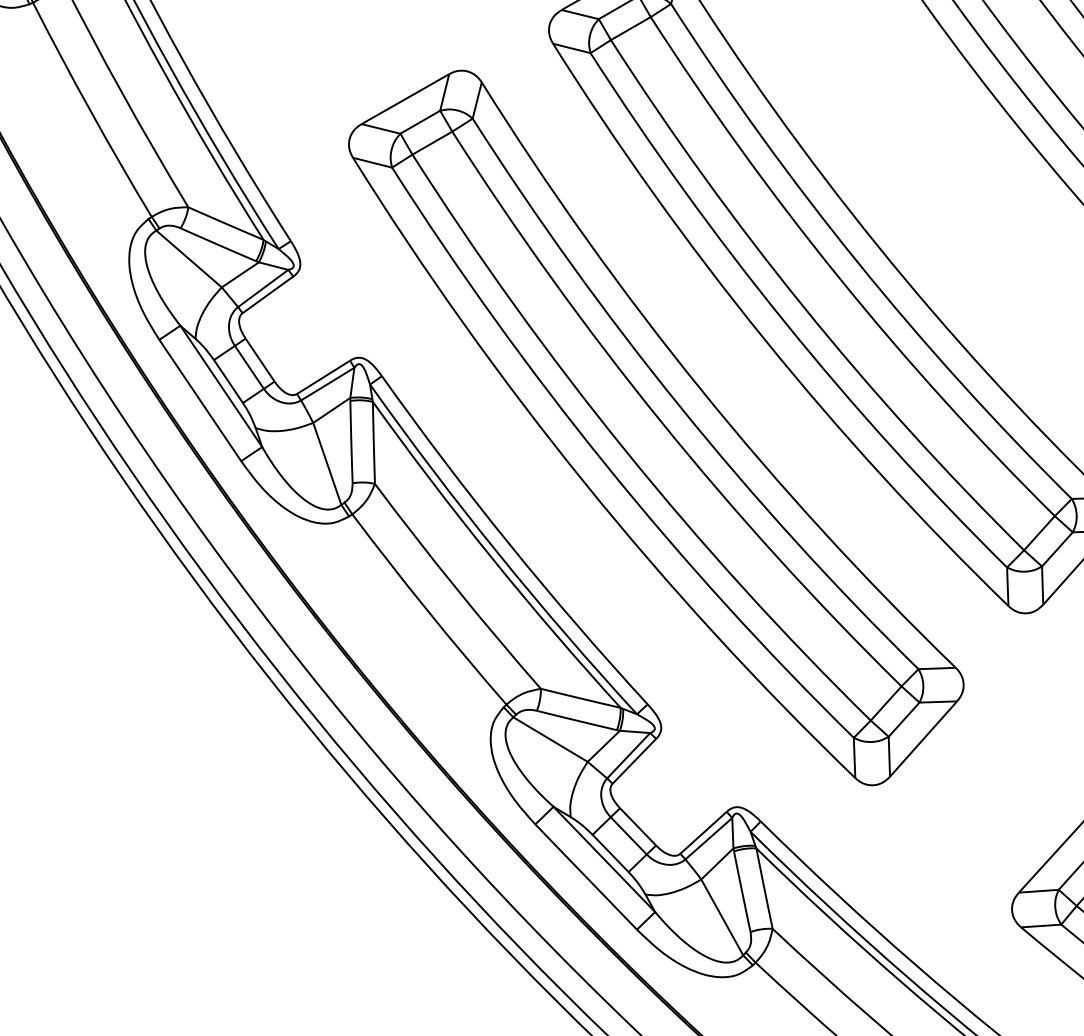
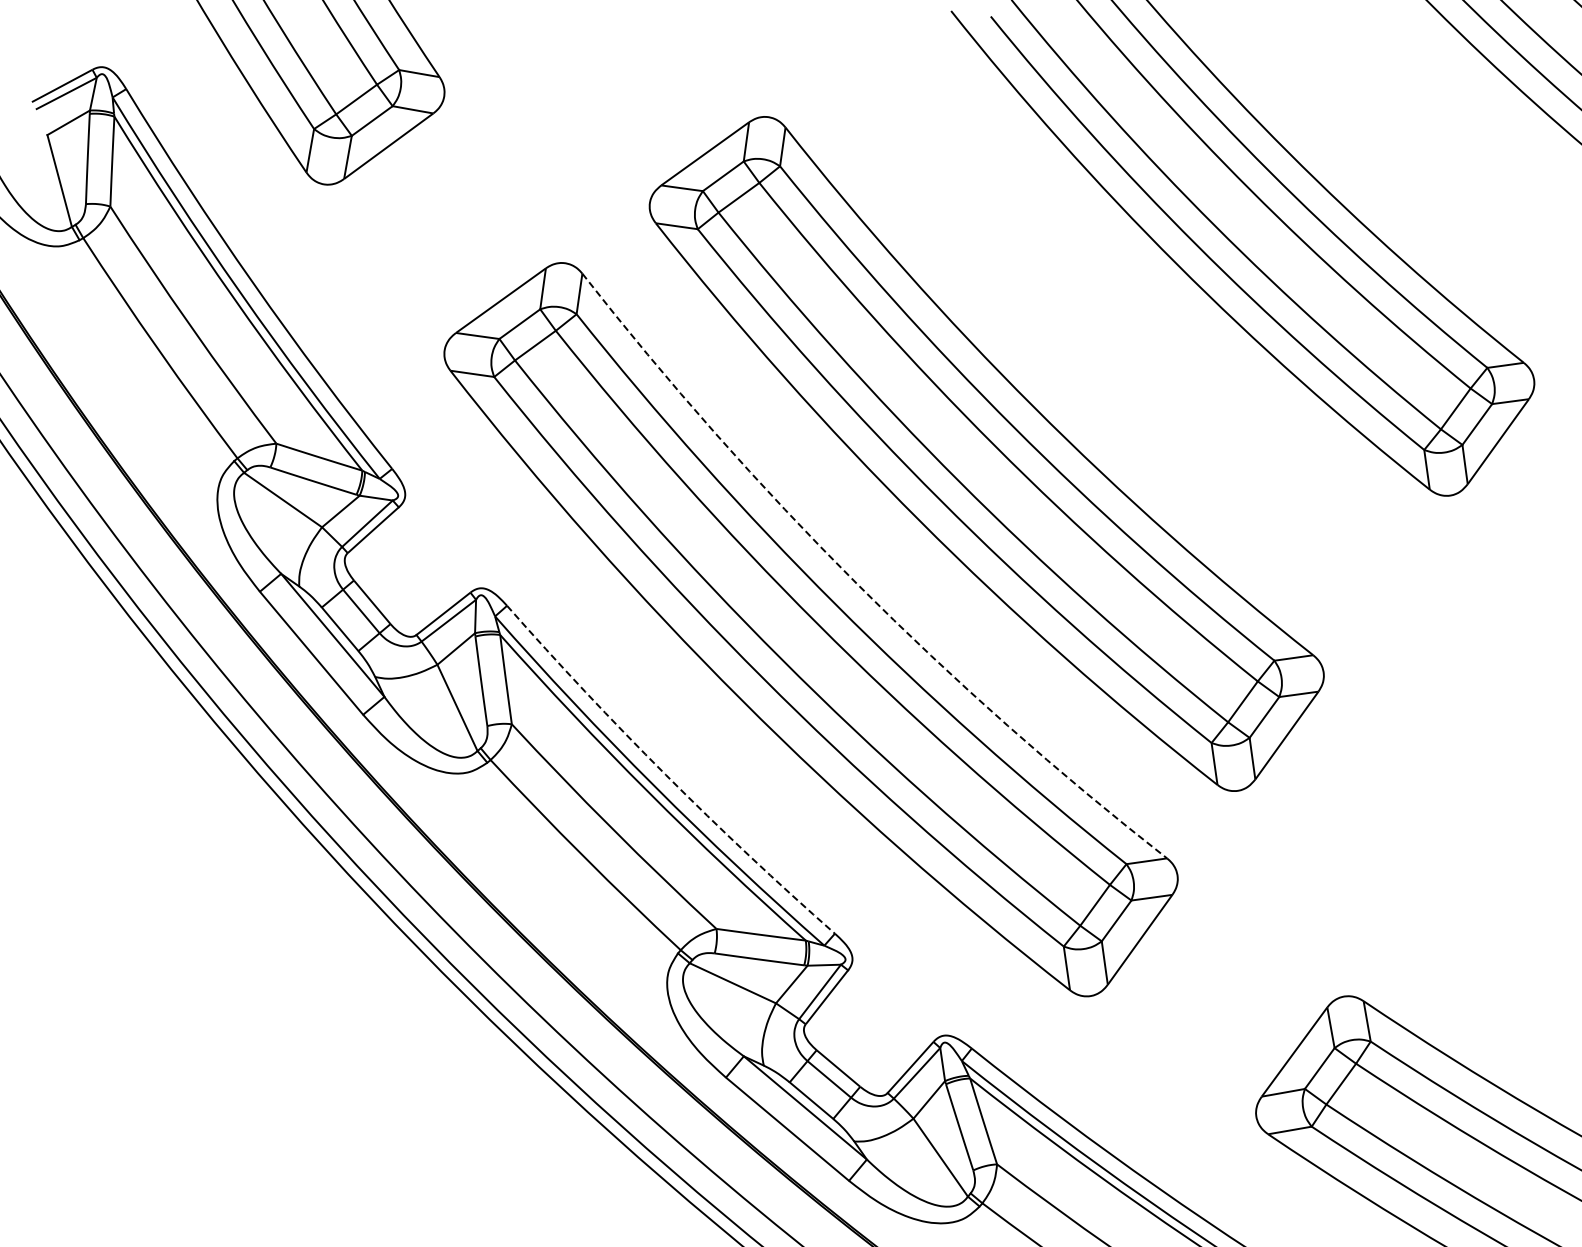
arc: (700, 389) -> (856, 583), solid -> dashed
arc: (509, 544) -> (665, 774), solid -> dashed

